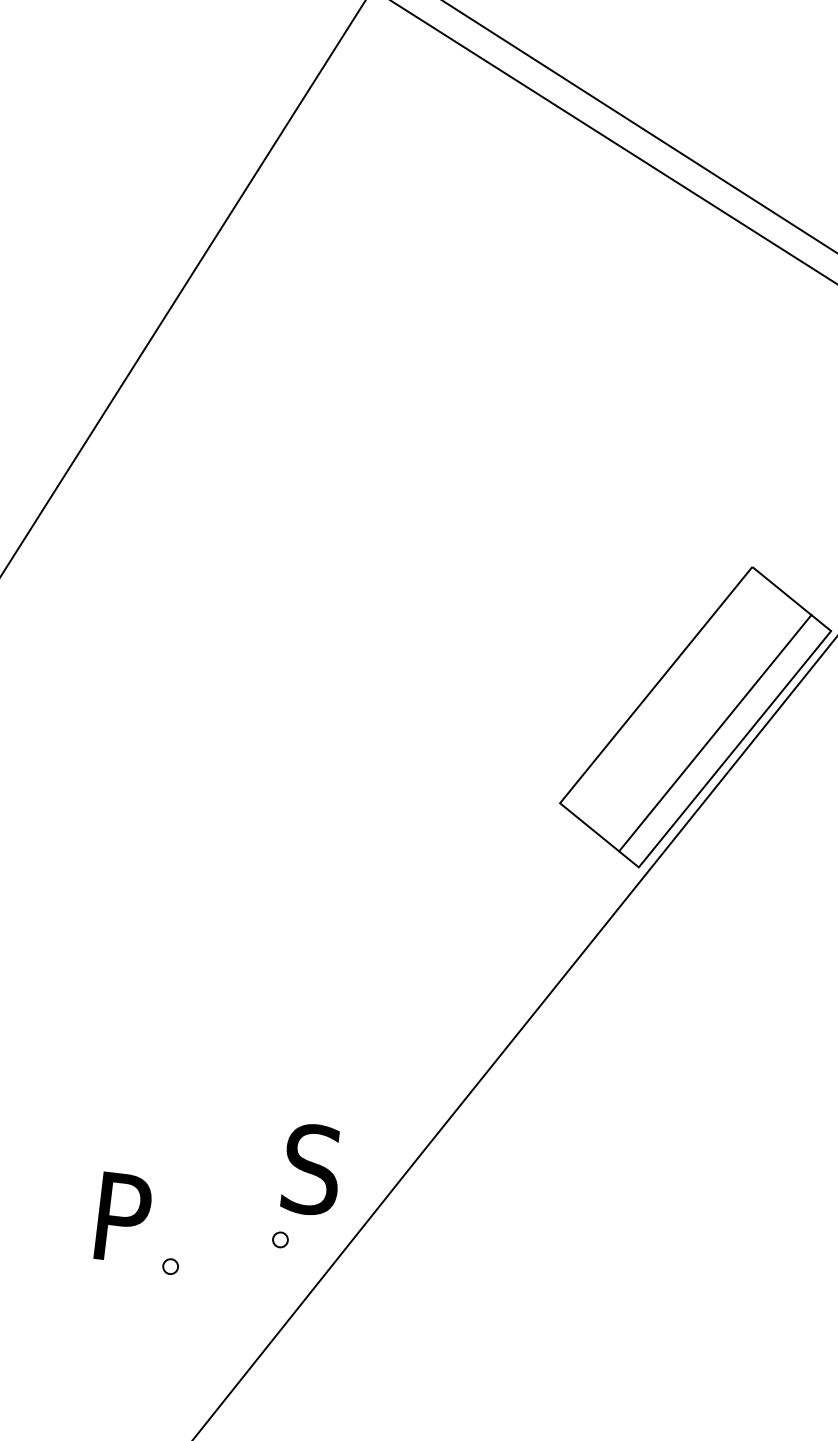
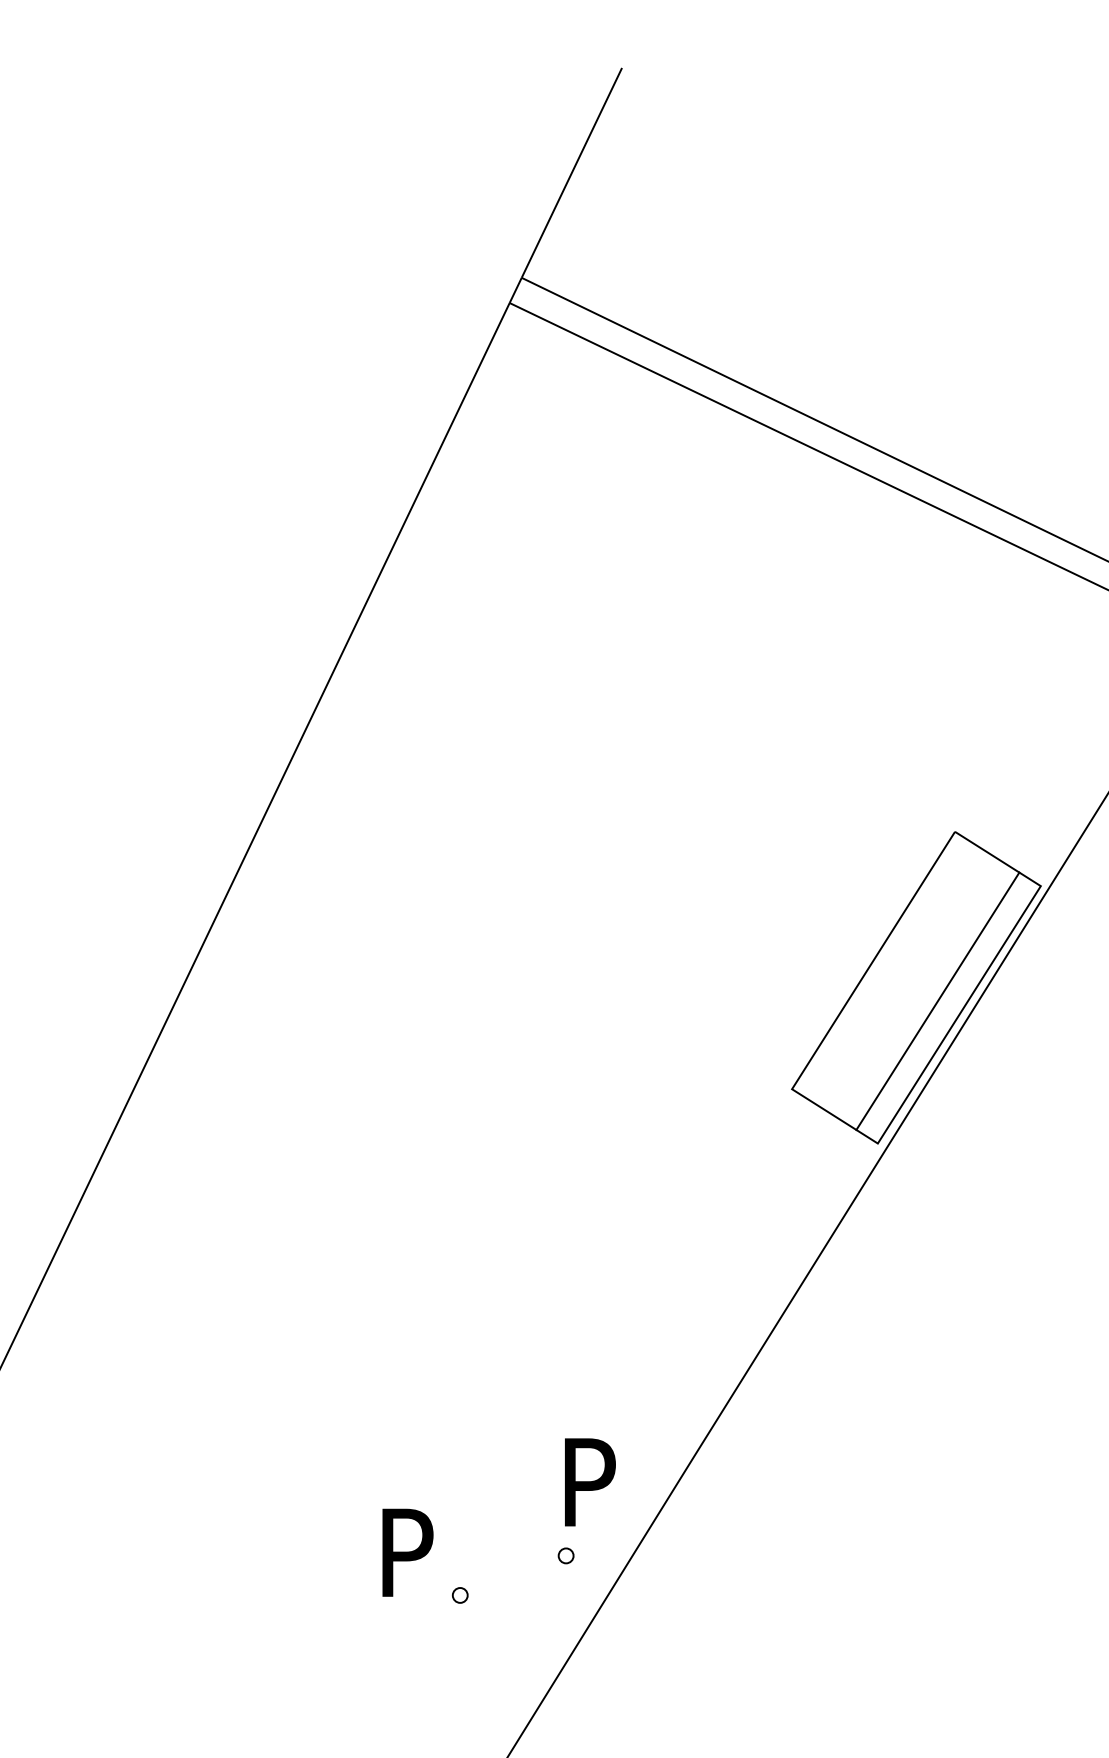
text: (312, 1169) -> (589, 1482), S -> P

